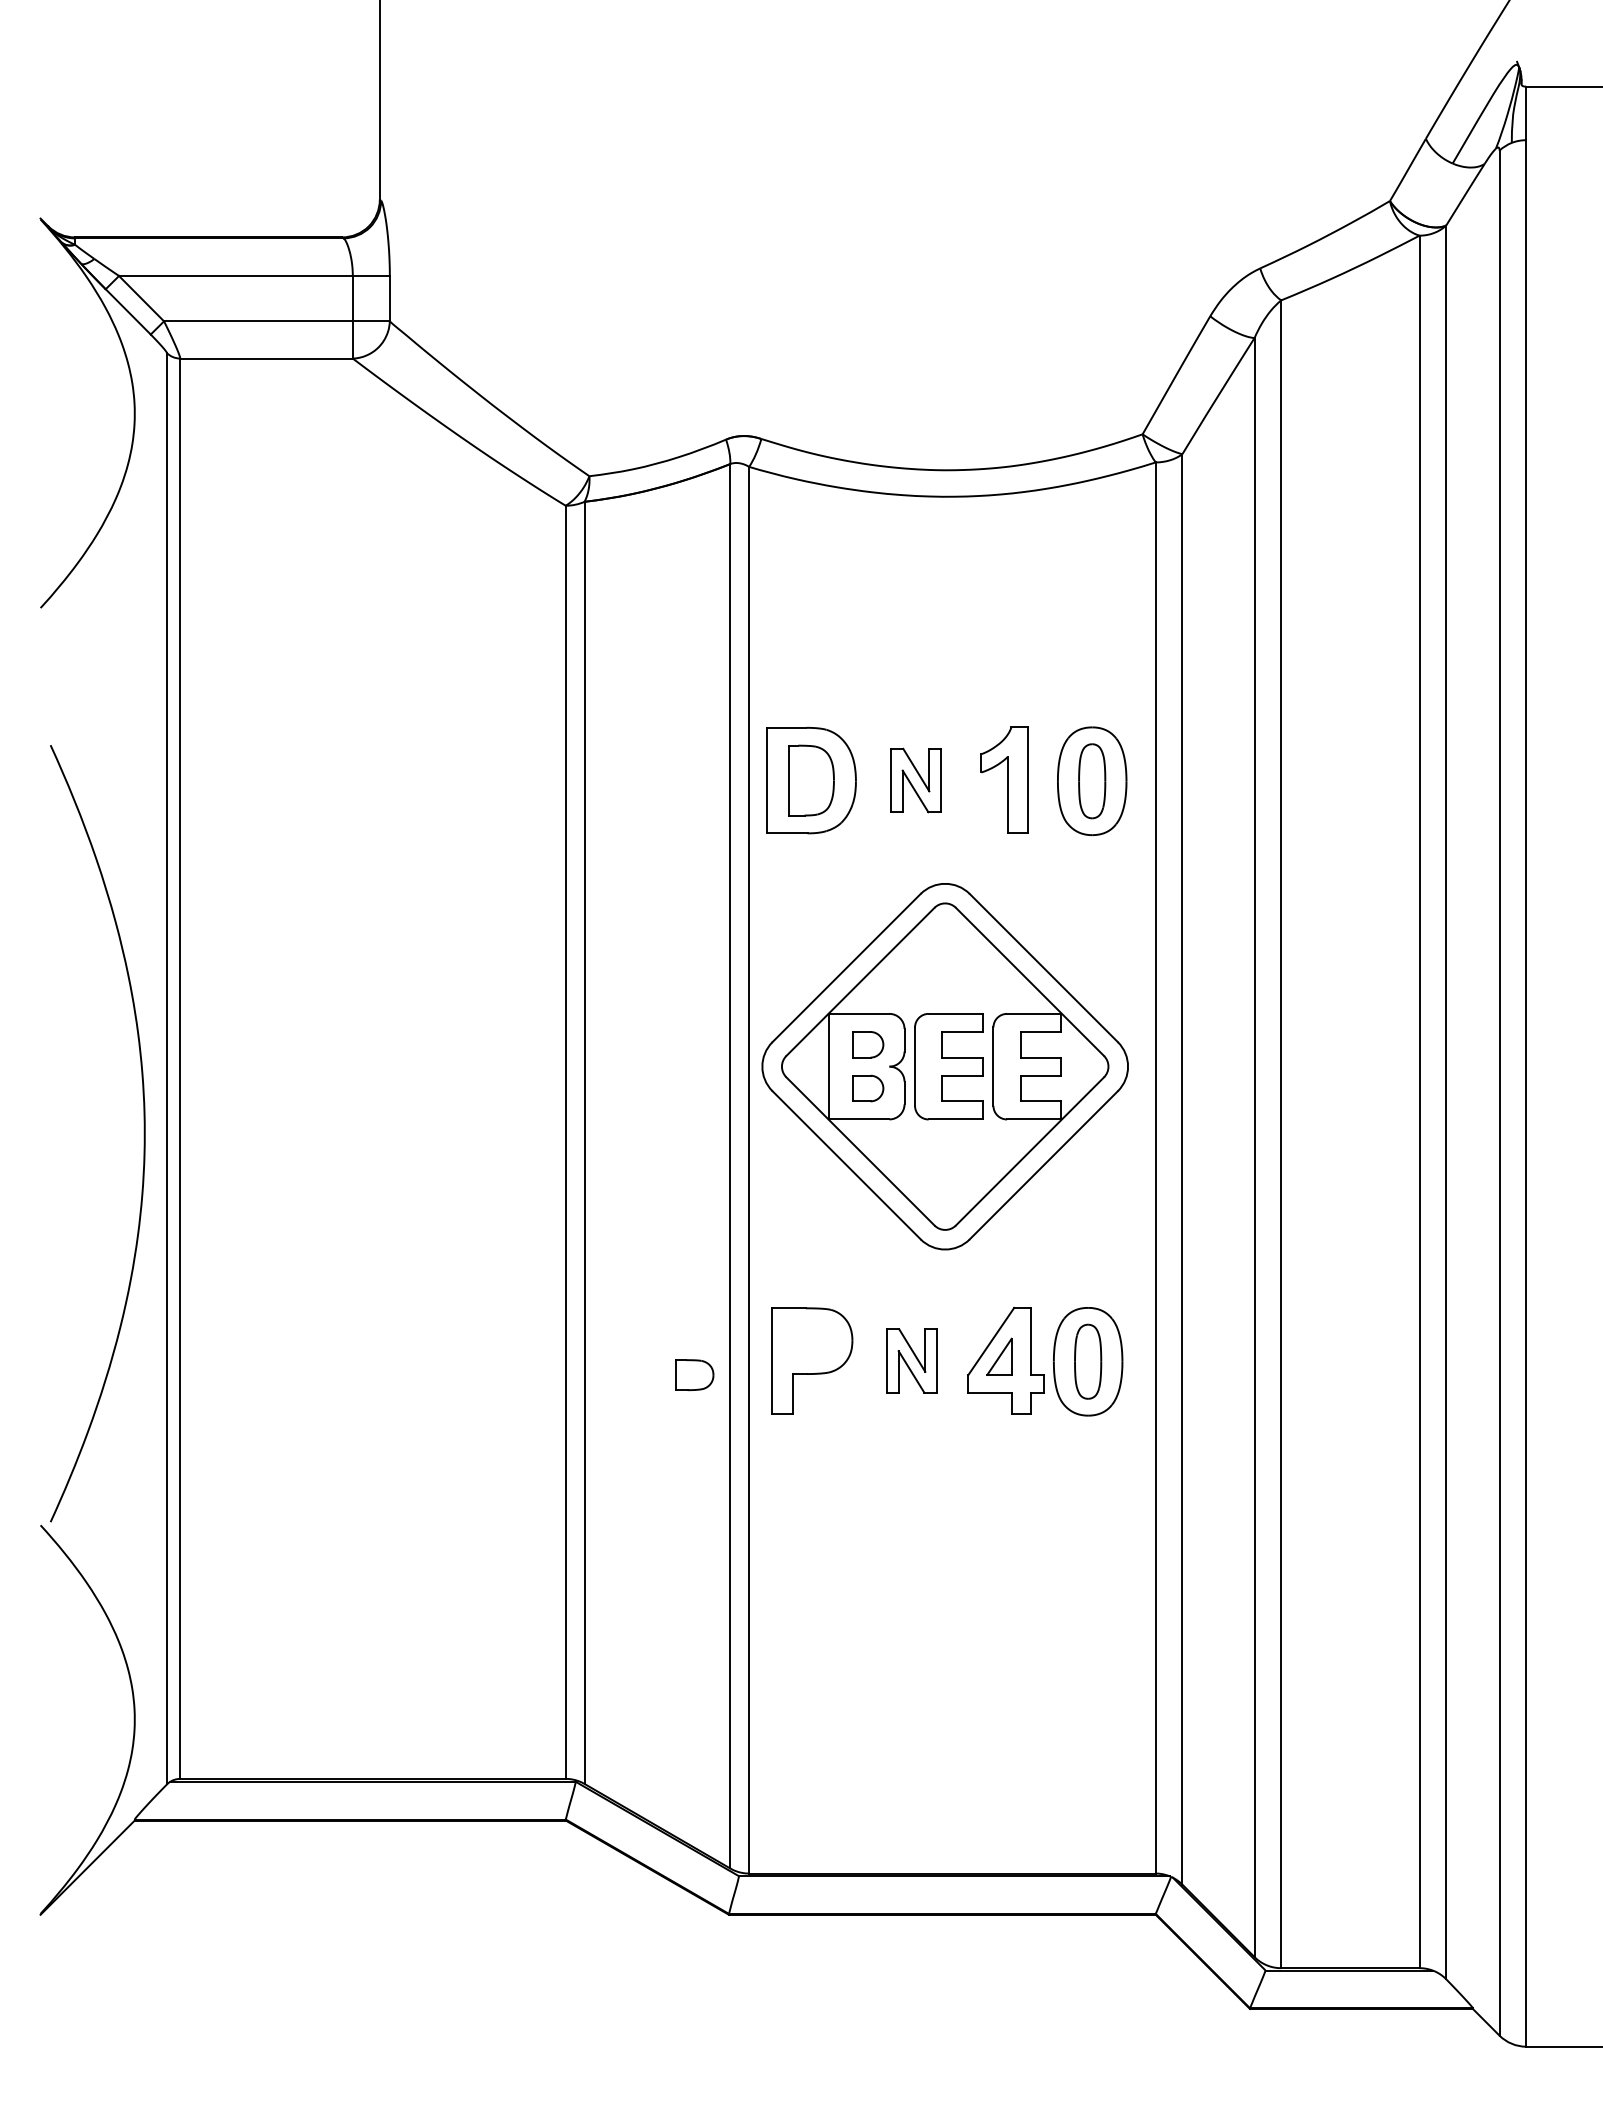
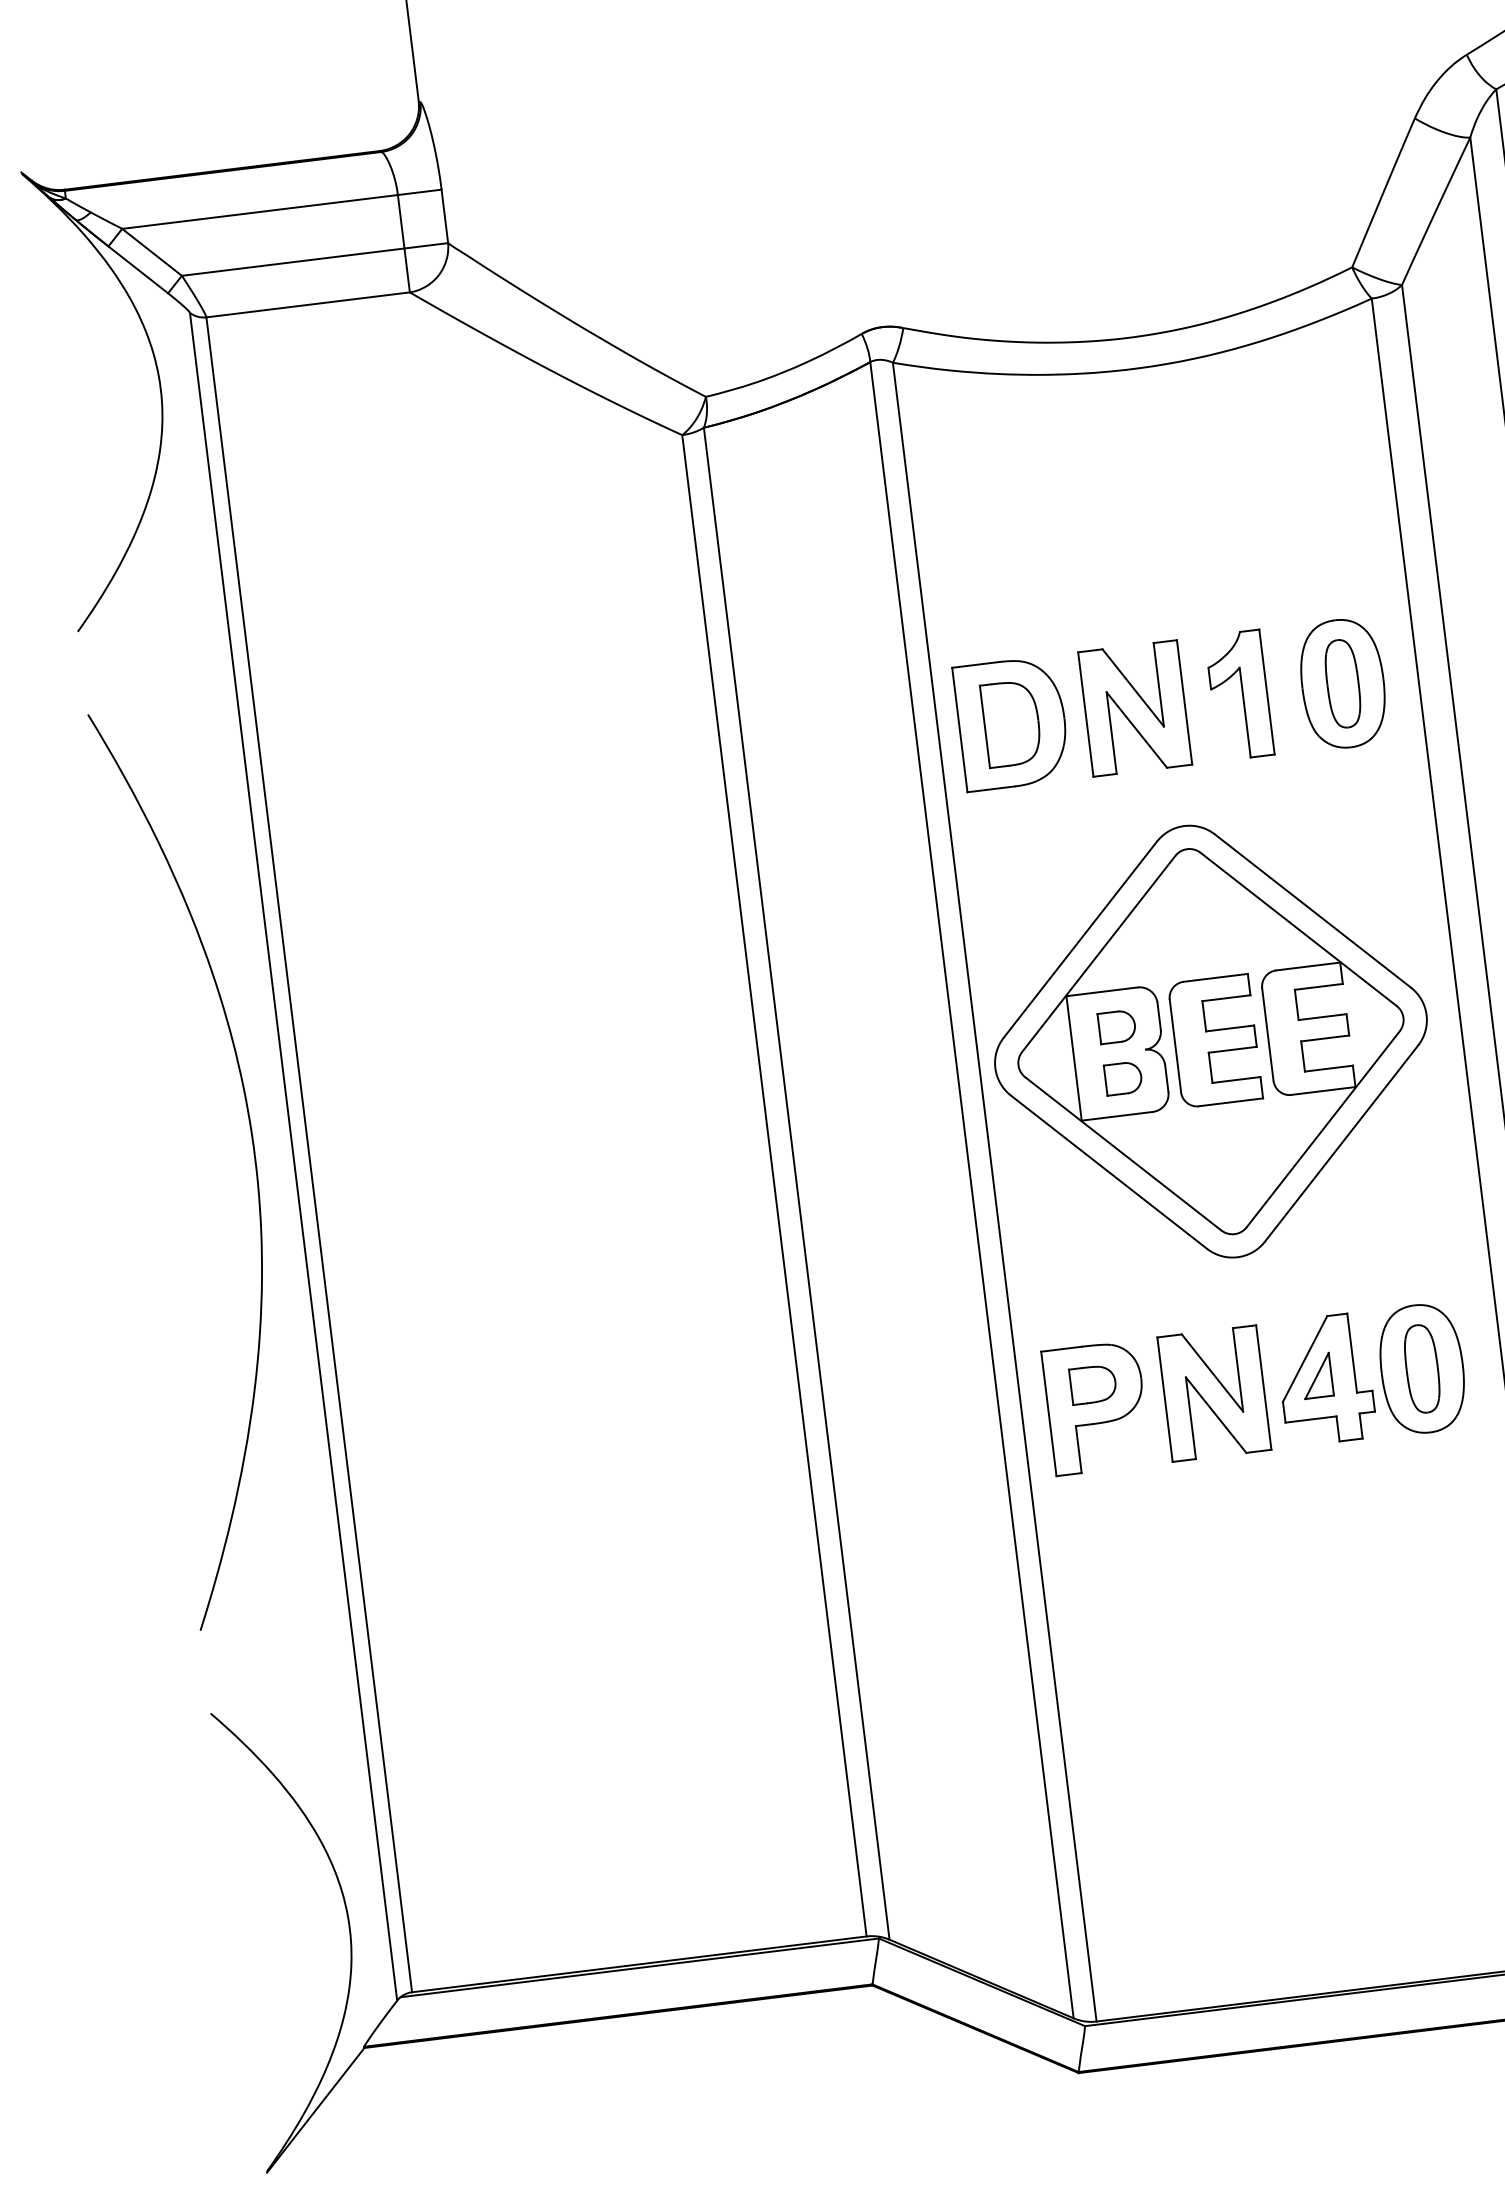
part: (915, 780) -> (1134, 708), size x1.67
curve: (143, 1133) -> (253, 1158), moved
part: (911, 1360) -> (1213, 1393), size x1.67
part: (694, 1374) -> (1092, 1383), moved

